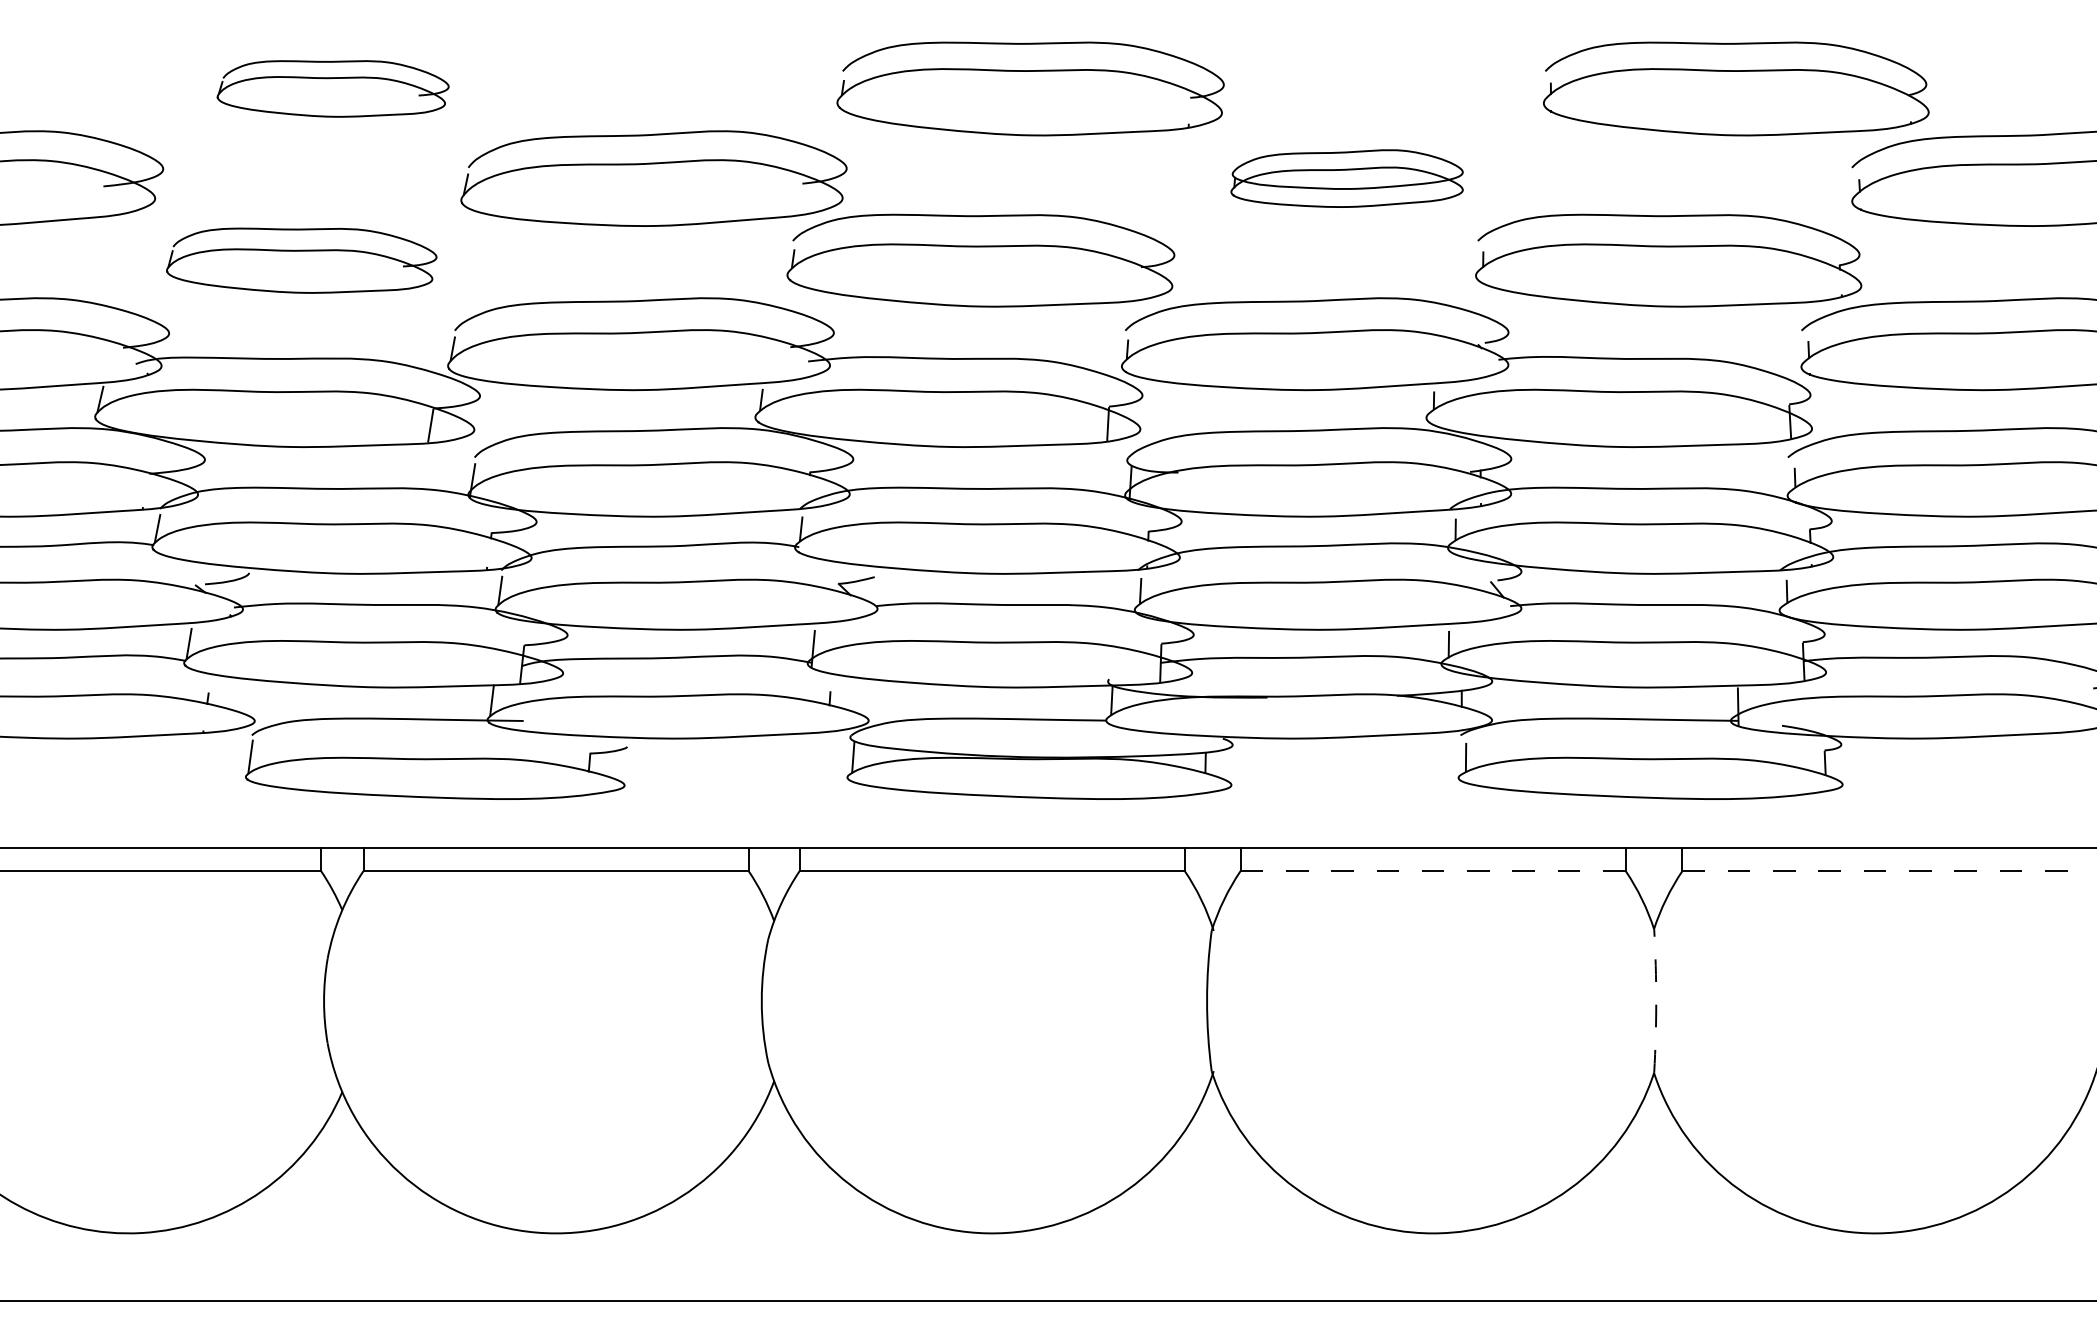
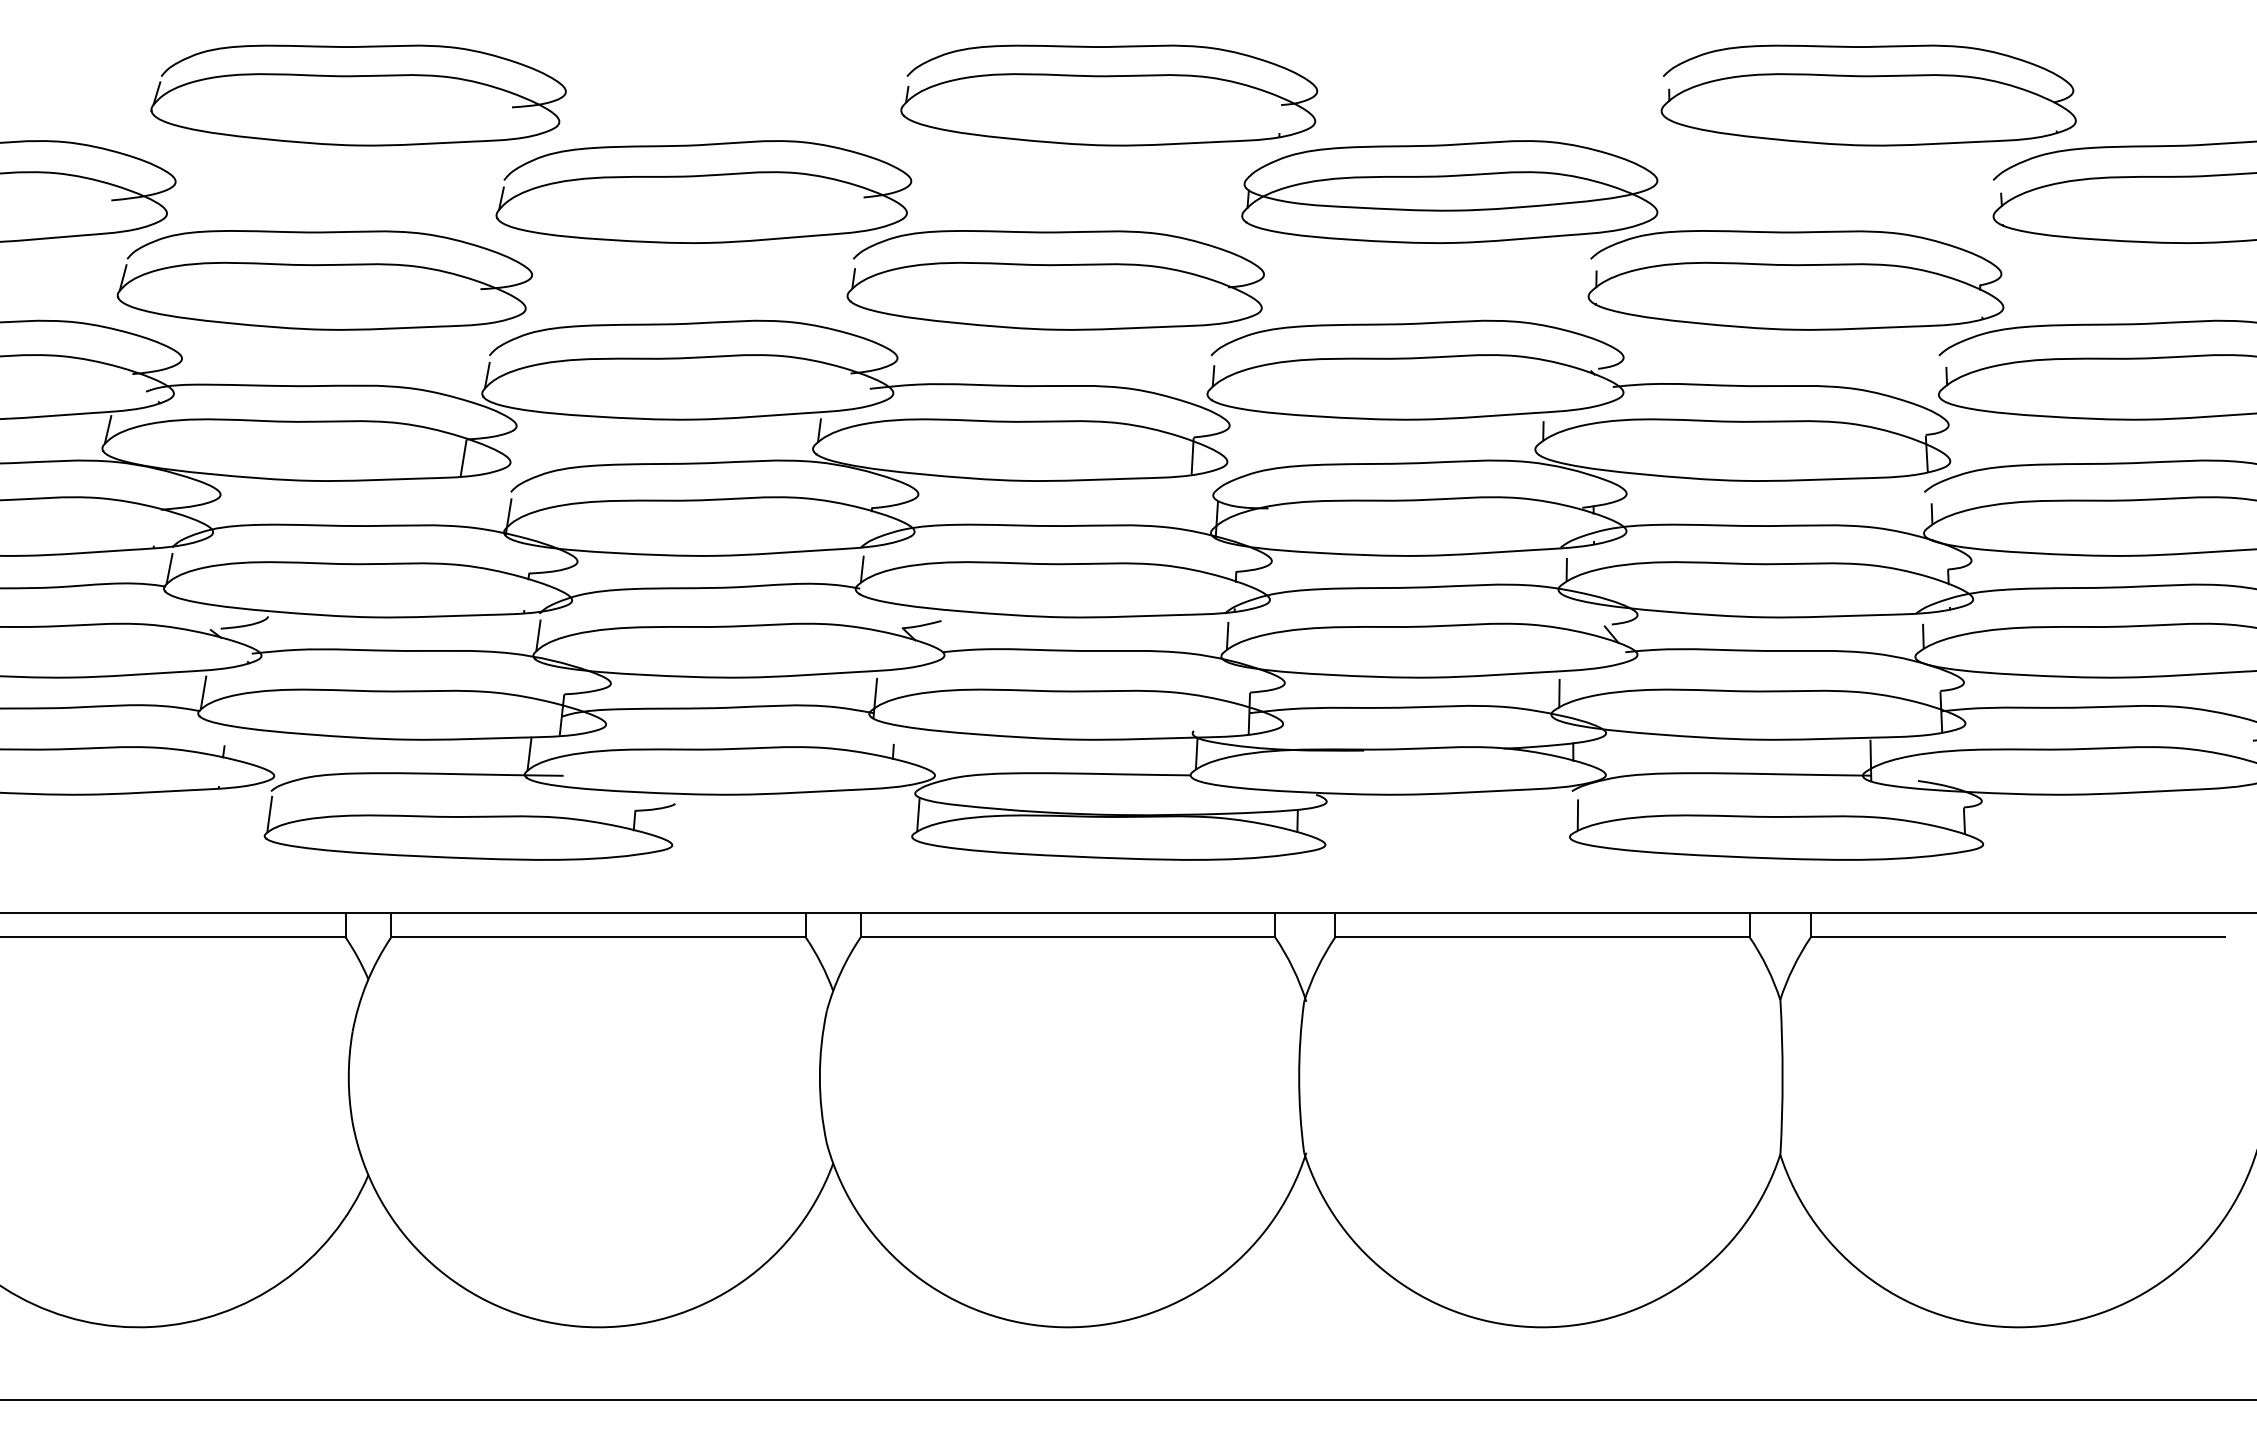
part: (333, 88) -> (358, 95), size x1.67
part: (1346, 178) -> (1449, 191), size x1.67
part: (301, 260) -> (324, 280), size x1.43
line: (1433, 871) -> (1542, 937), dashed -> solid
line: (1874, 871) -> (2017, 937), dashed -> solid
arc: (1656, 1001) -> (1782, 1077), dashed -> solid

